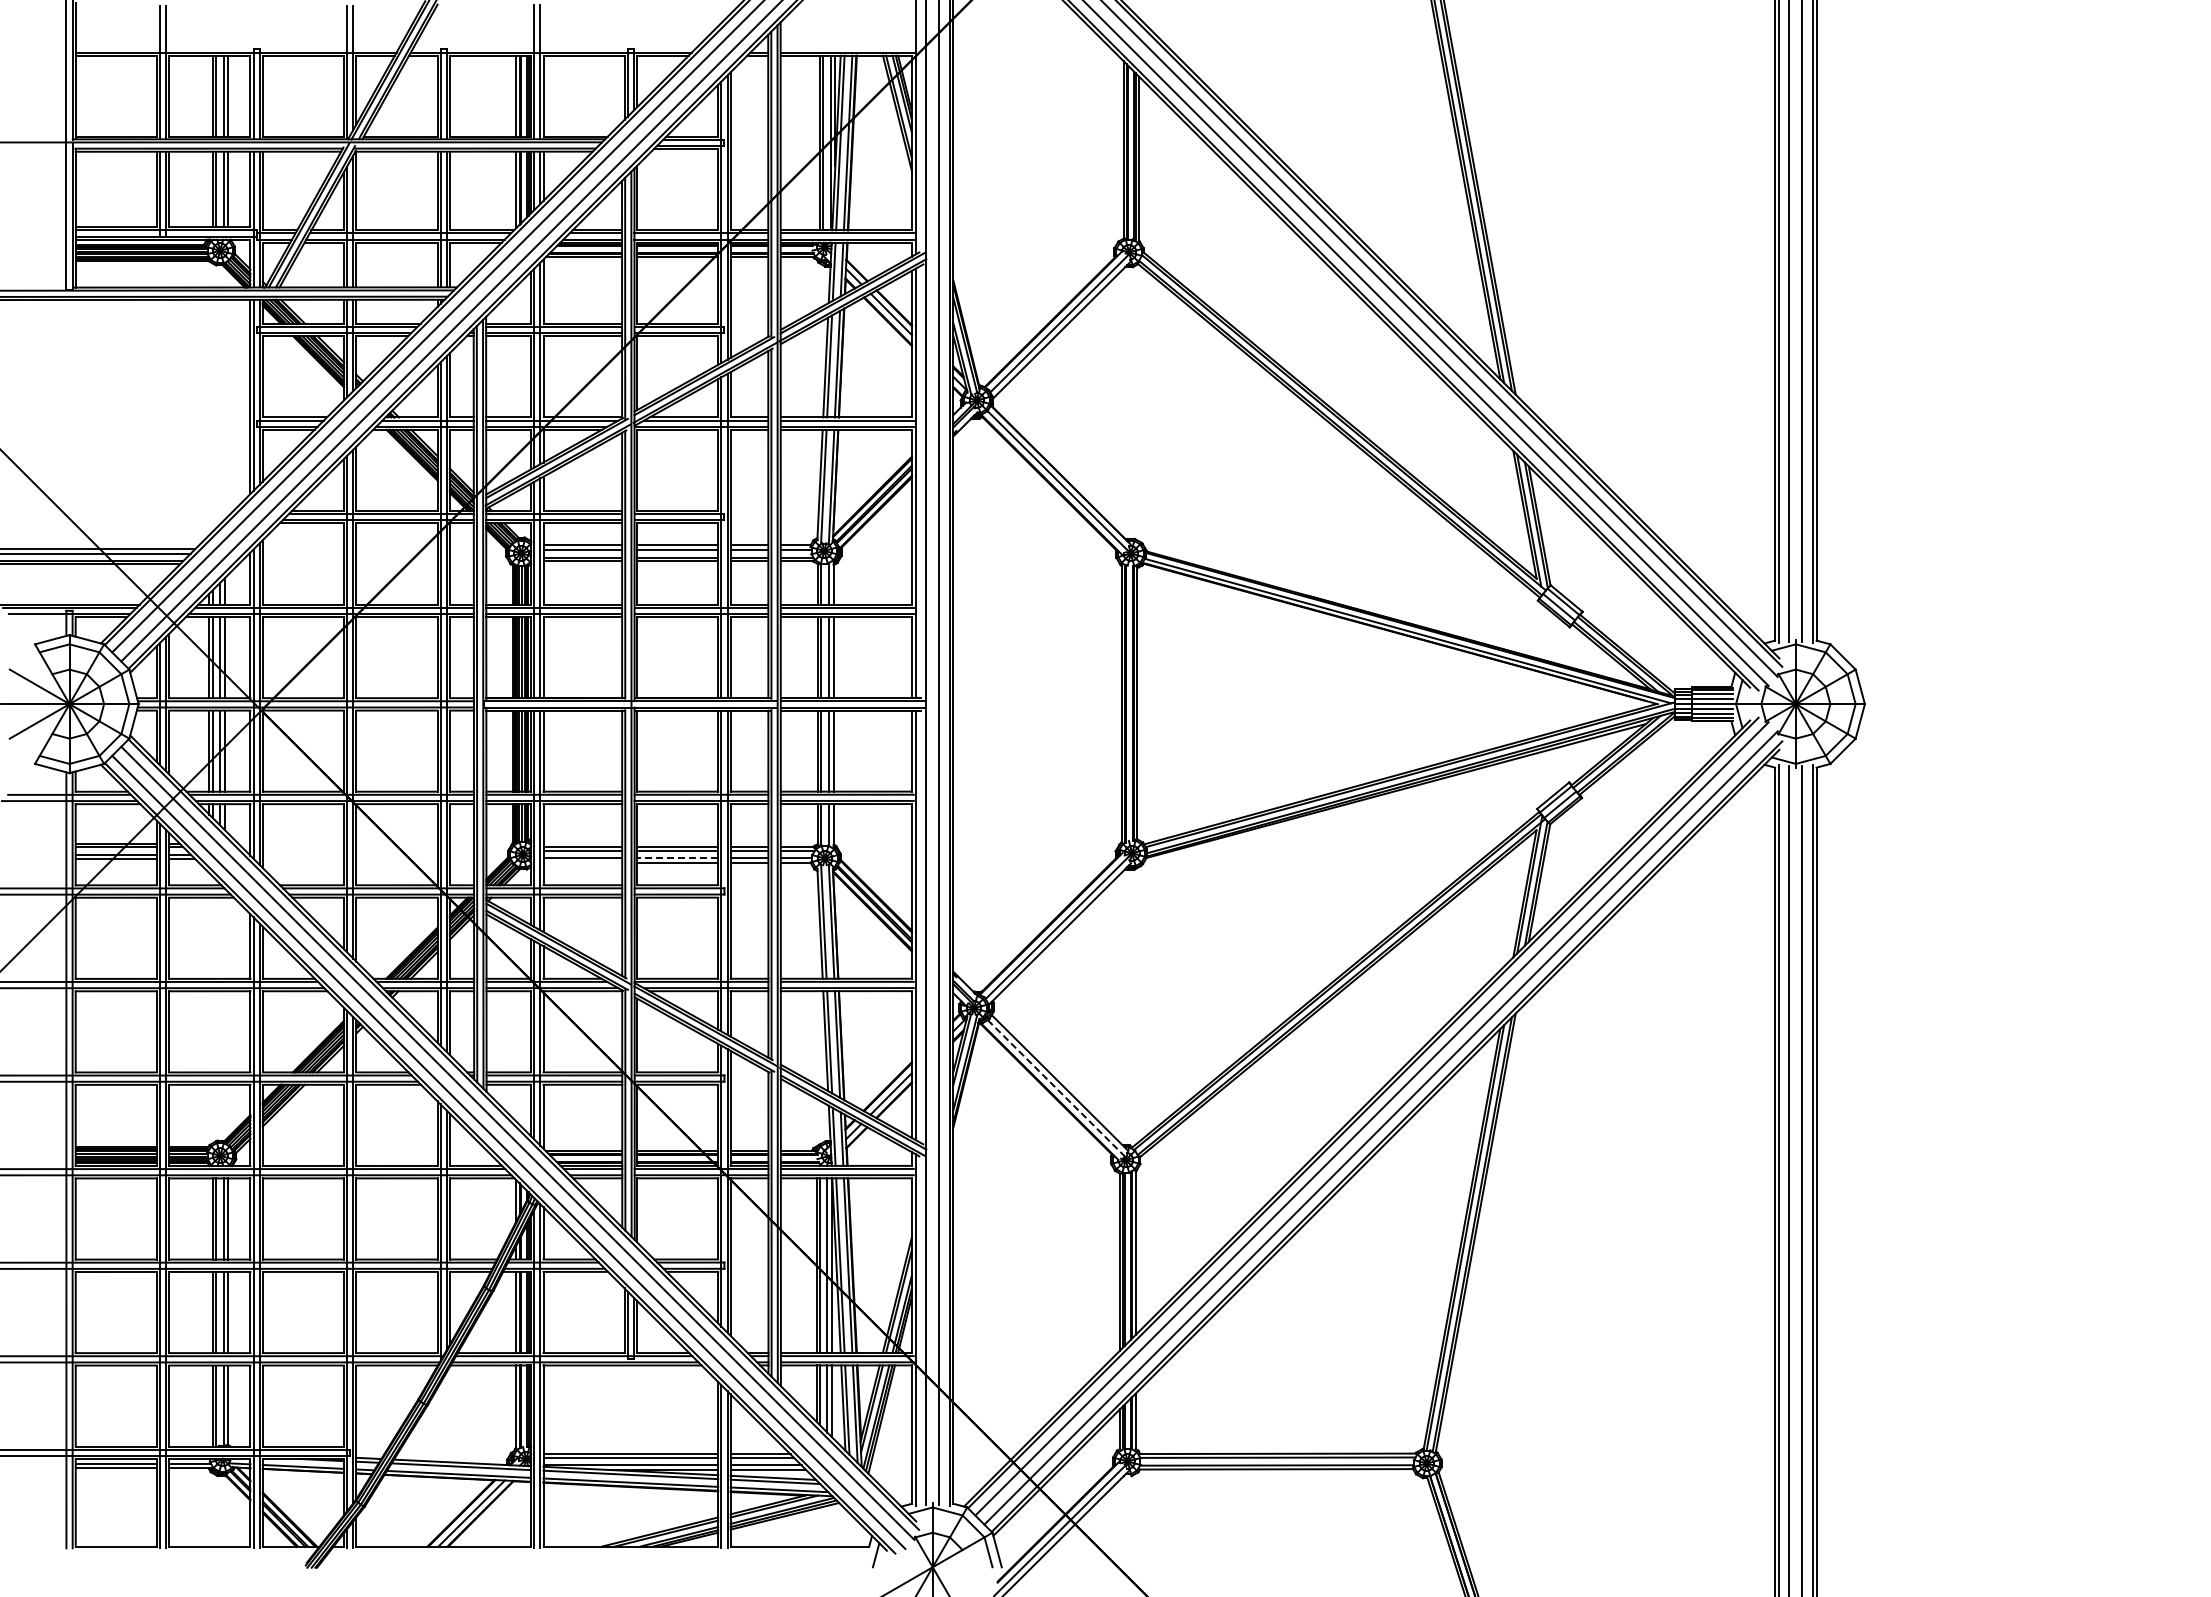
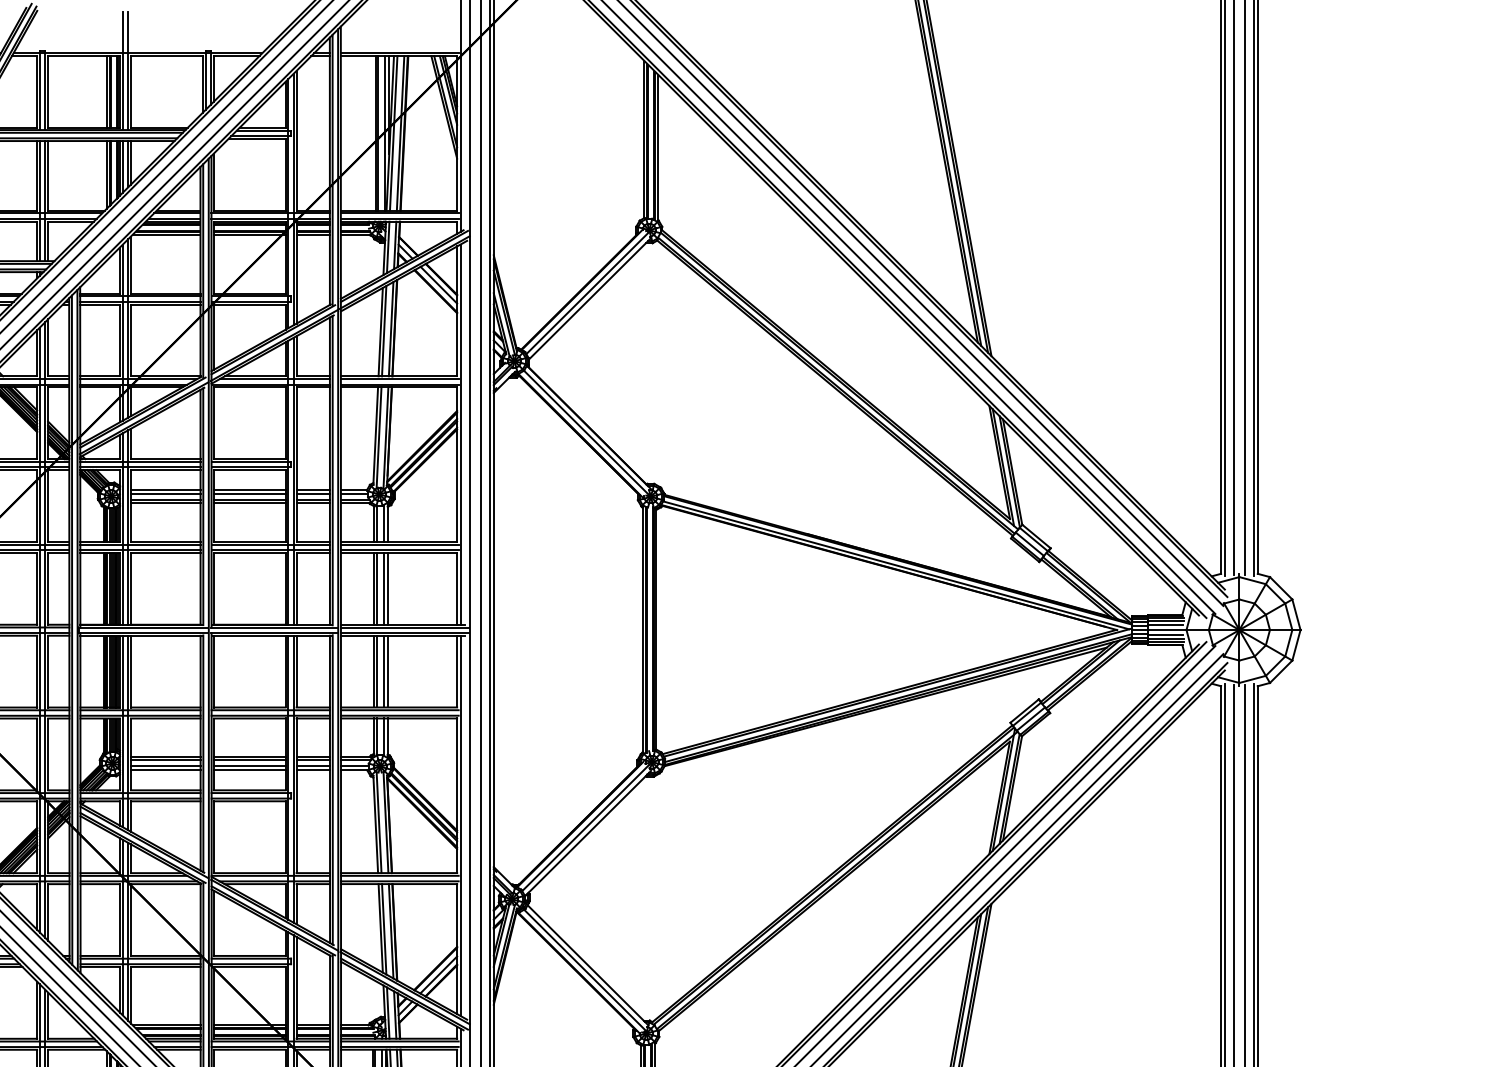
line: (677, 858) -> (249, 766), dashed -> solid
line: (582, 862) -> (165, 770), added
line: (1057, 1089) -> (585, 971), dashed -> solid

